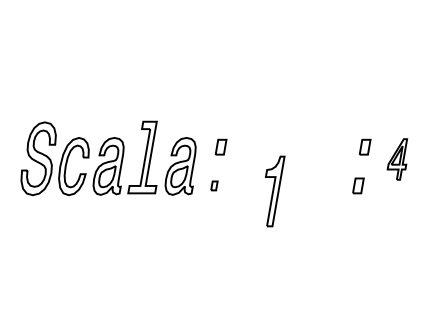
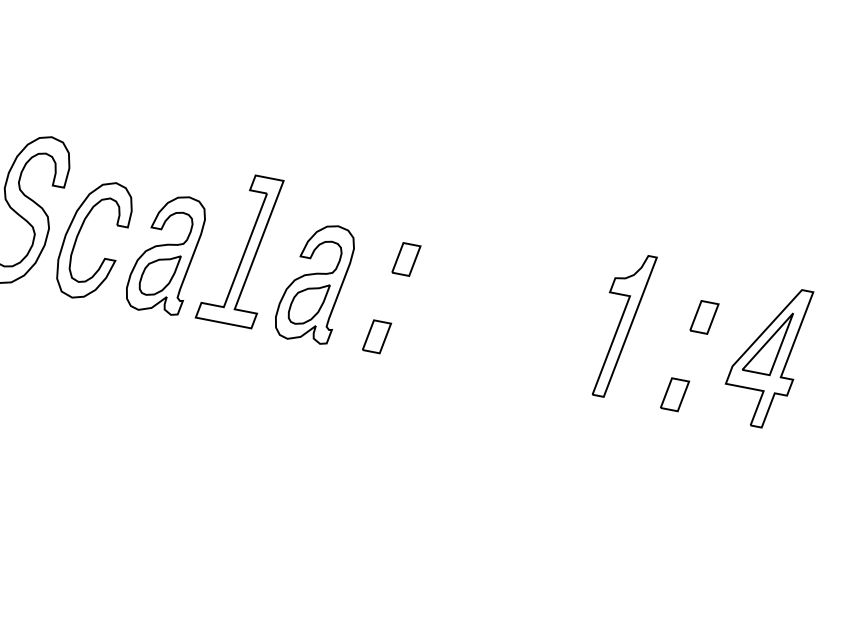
part: (397, 159) -> (766, 355), size x1.67
part: (214, 185) -> (377, 336), size x1.67
part: (274, 191) -> (621, 325), moved

